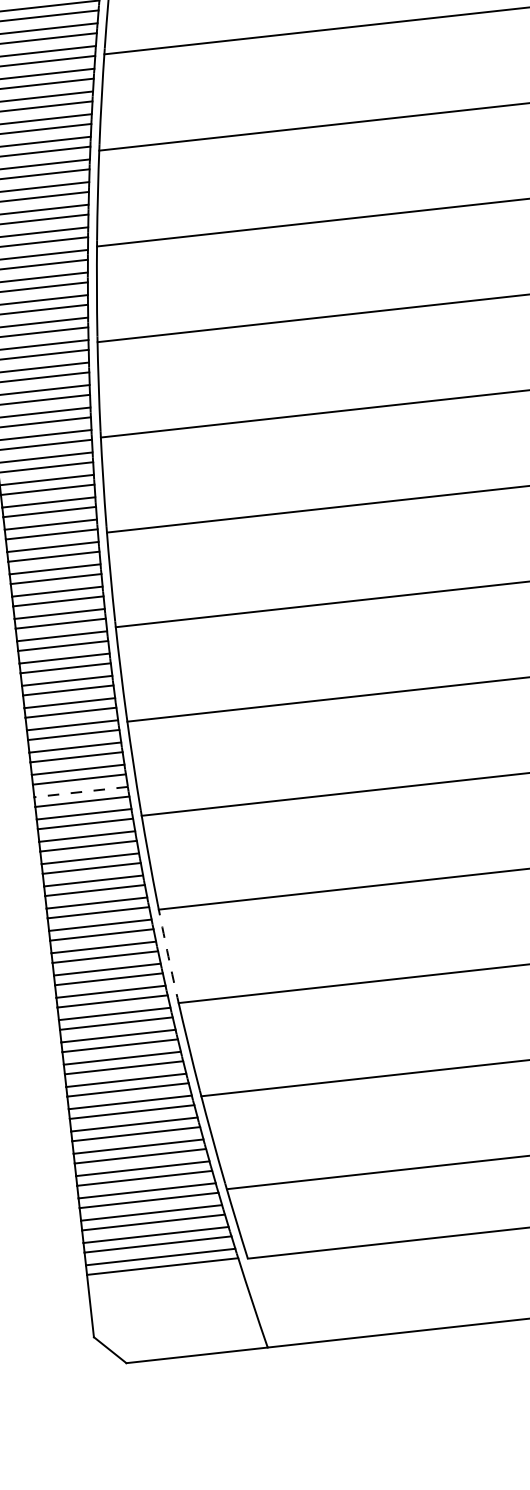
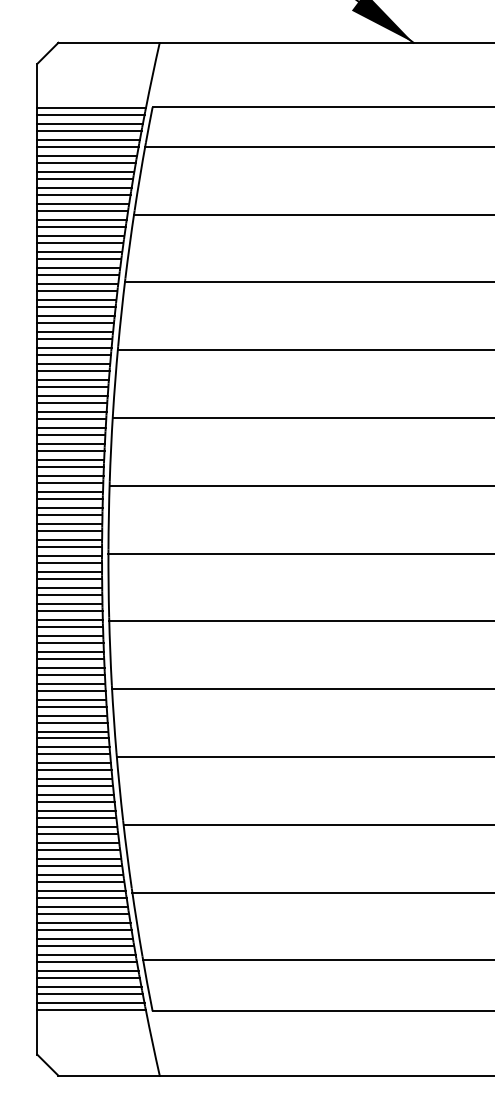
line: (80, 791) -> (70, 667), dashed -> solid
arc: (167, 950) -> (119, 786), dashed -> solid

